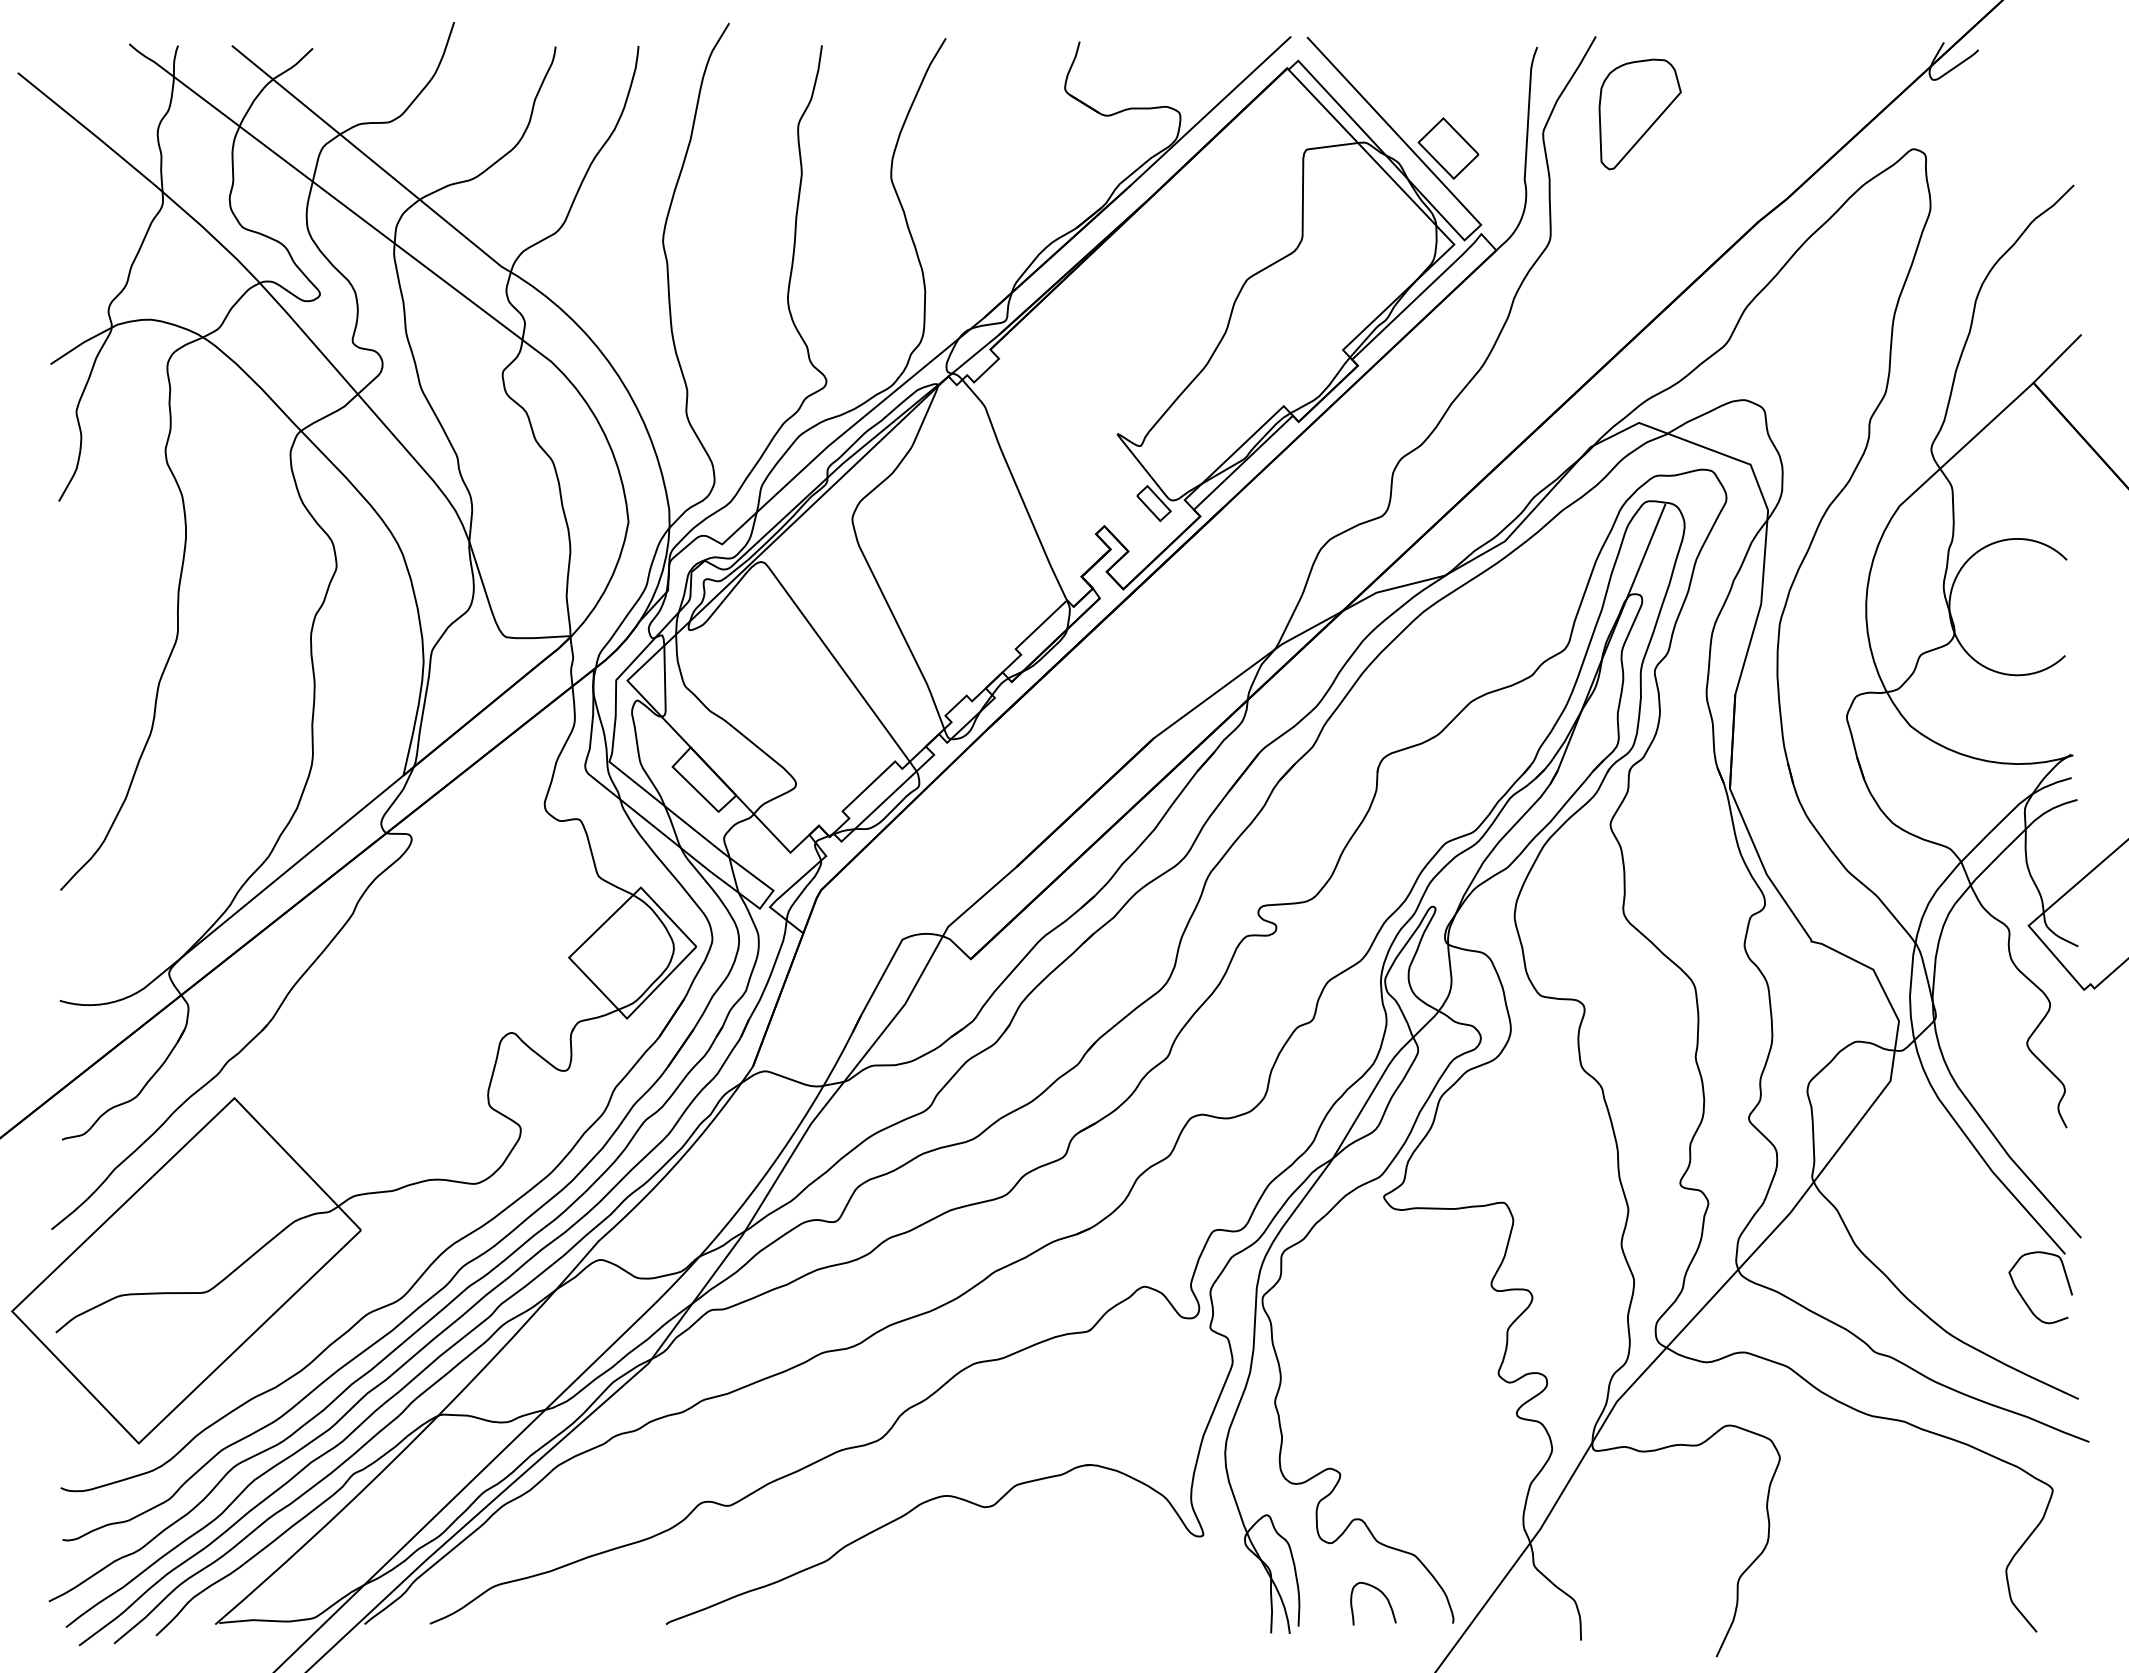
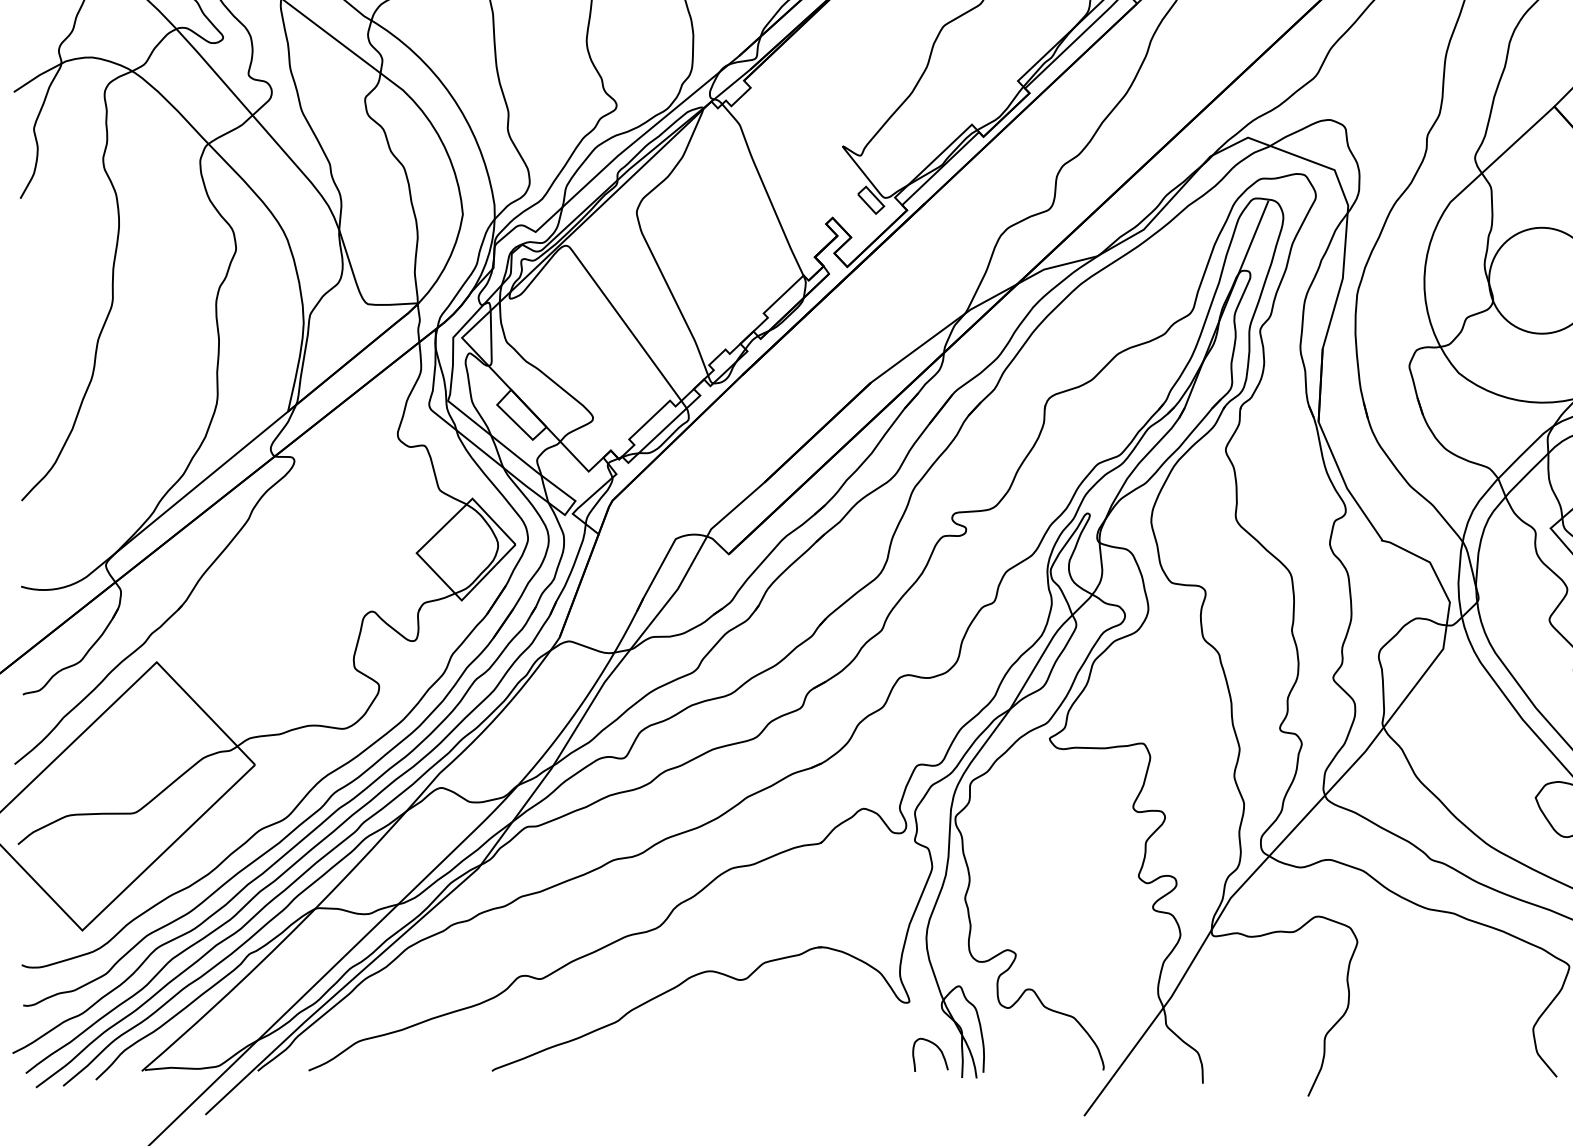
curve: (1382, 1594) -> (937, 1047), moved

